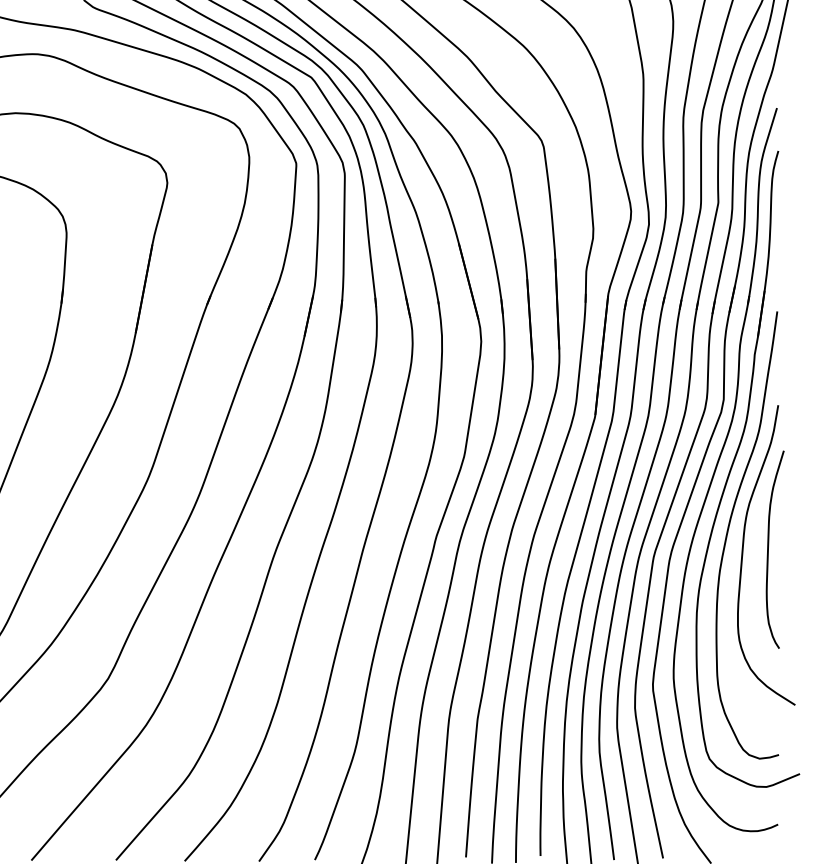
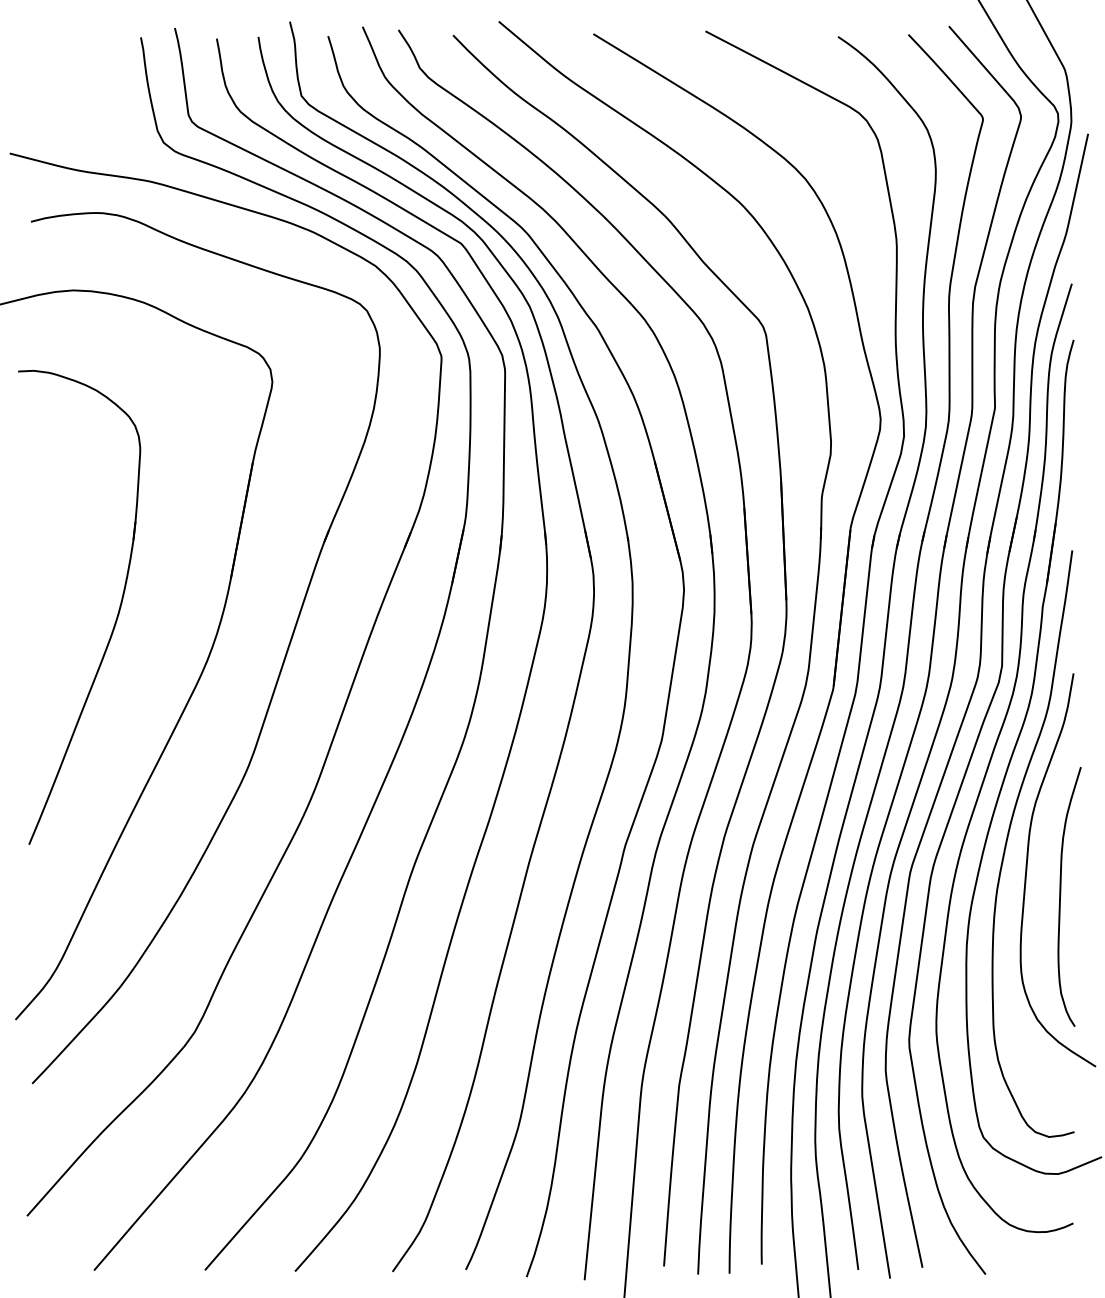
curve: (769, 548) -> (1061, 895), moved

